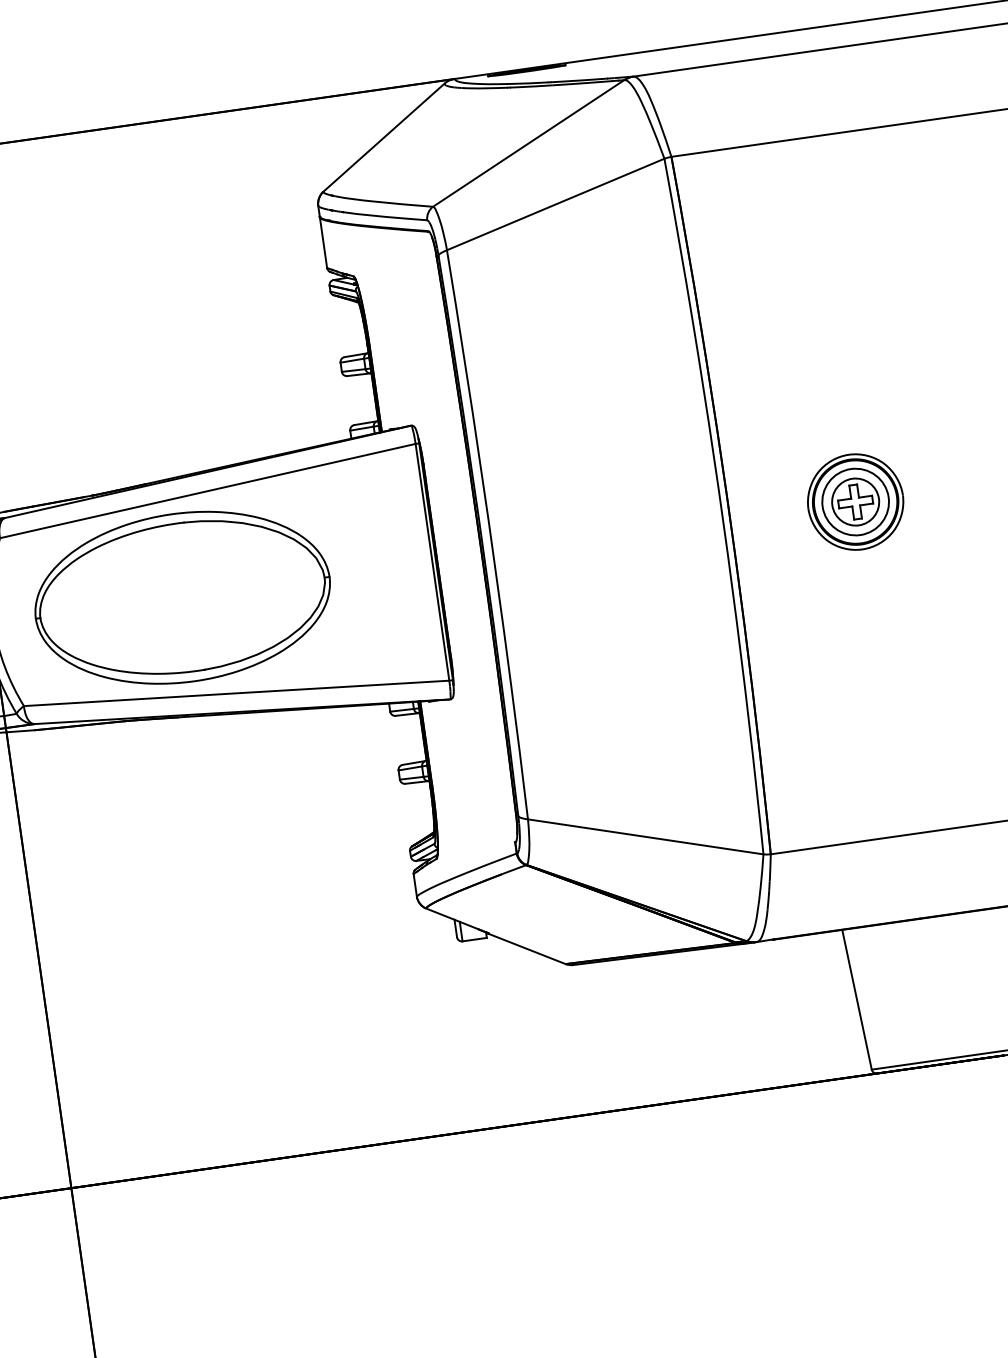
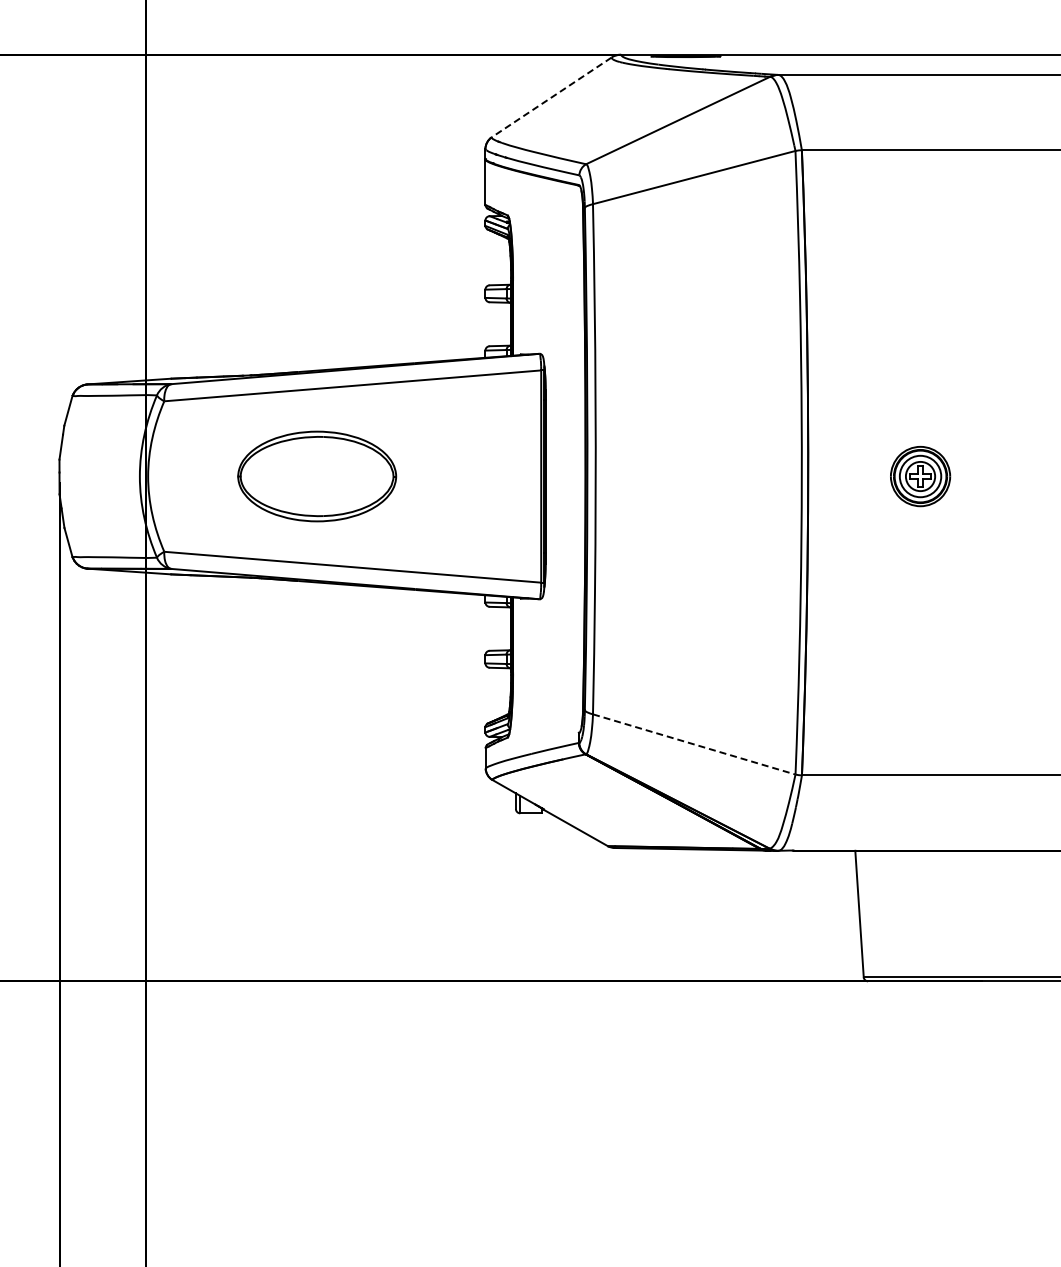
line: (383, 137) -> (551, 97), solid -> dashed
part: (855, 502) -> (920, 476), size x0.7
part: (181, 597) -> (316, 476), size x0.6
line: (646, 836) -> (694, 744), solid -> dashed

